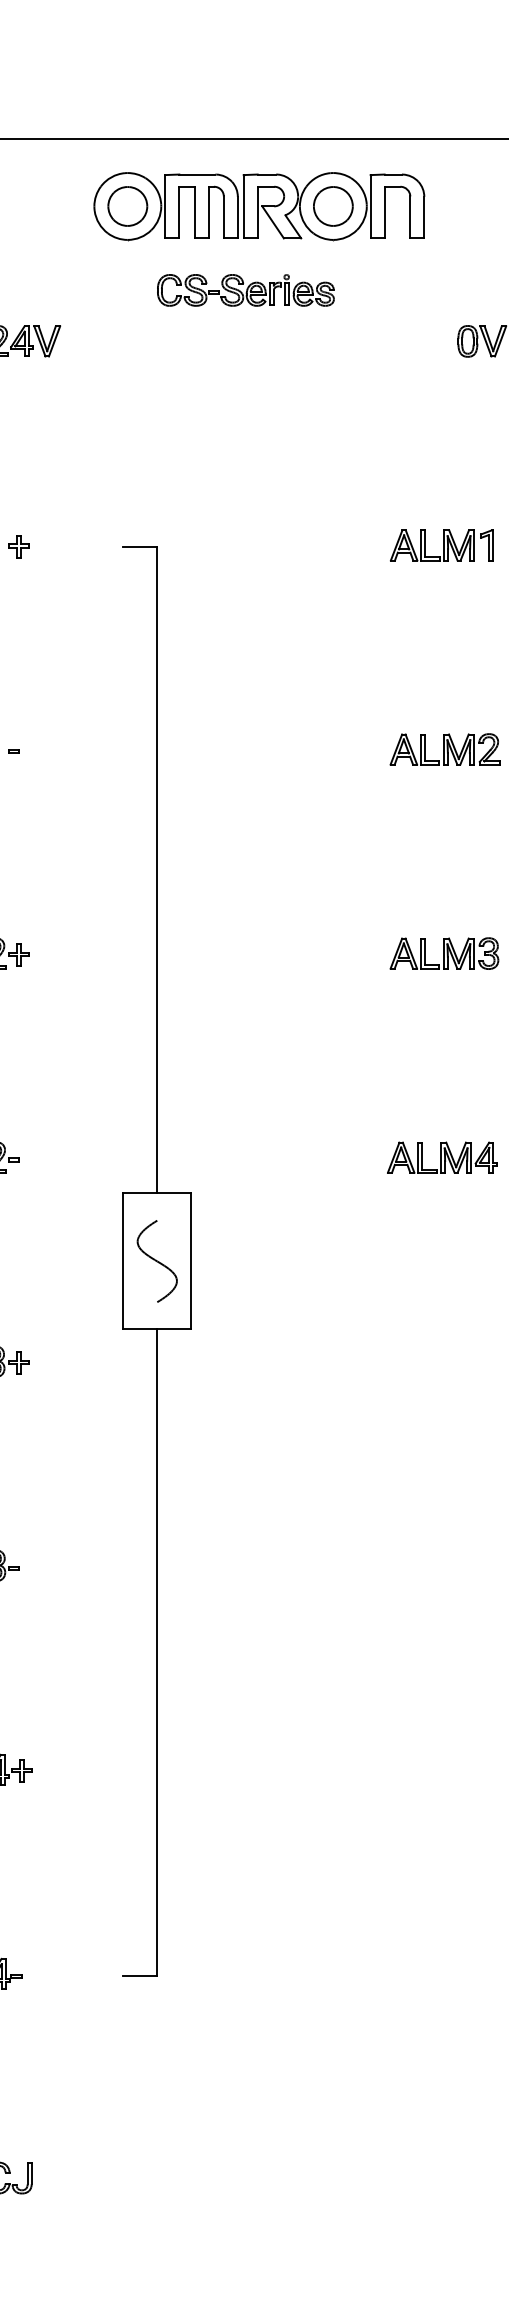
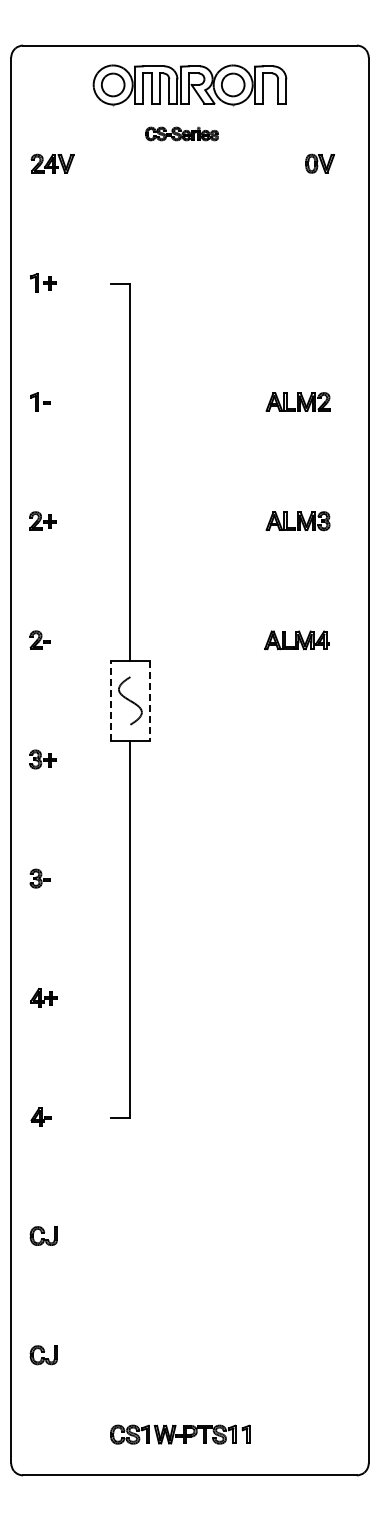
part: (244, 289) -> (181, 133), size x0.7
part: (440, 544) -> (295, 282), removed
line: (123, 1260) -> (110, 700), solid -> dashed
line: (191, 1260) -> (150, 700), solid -> dashed

